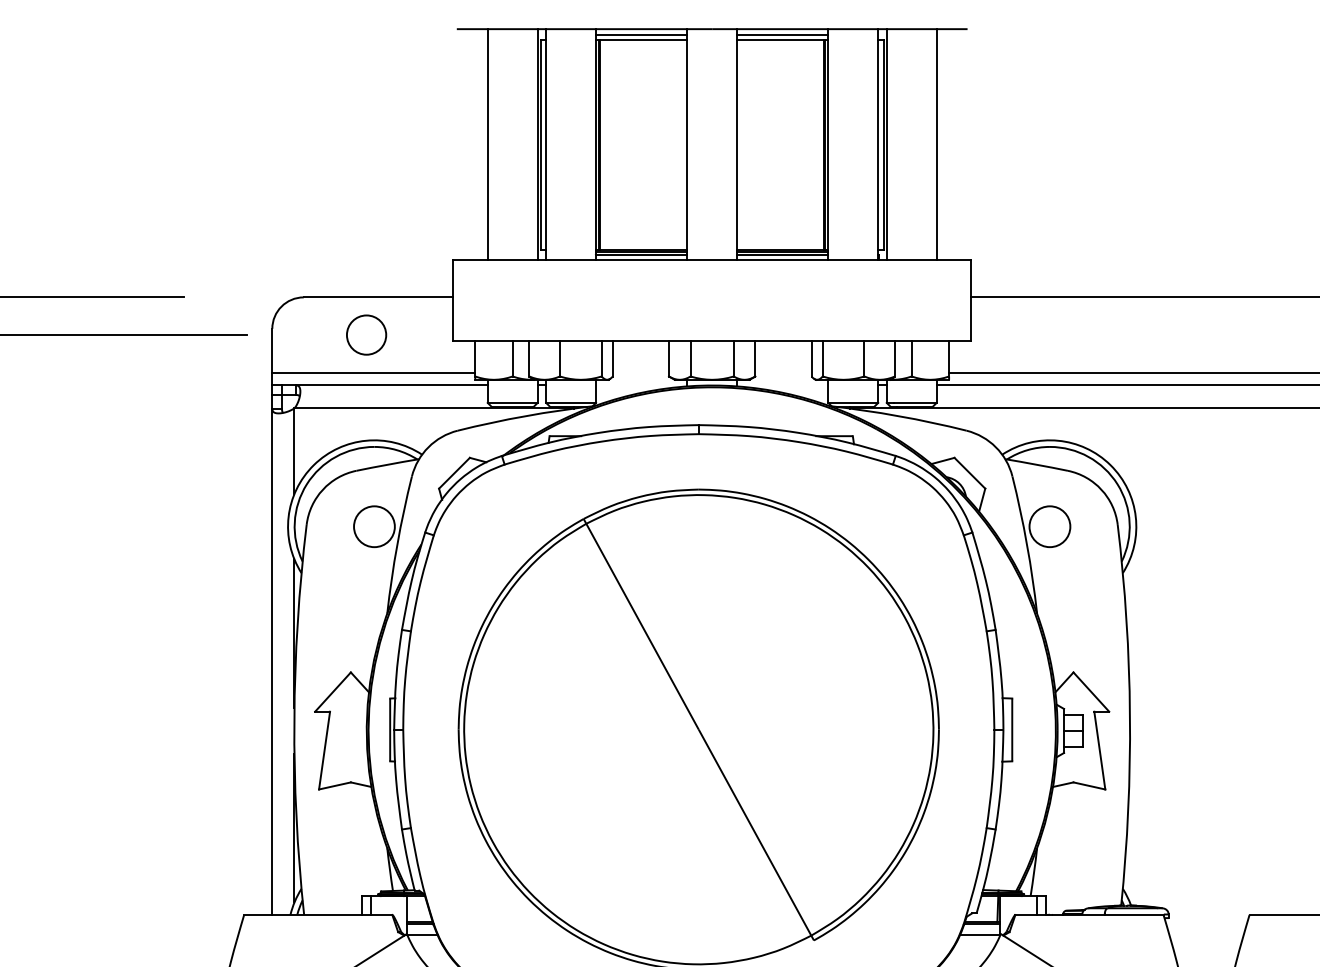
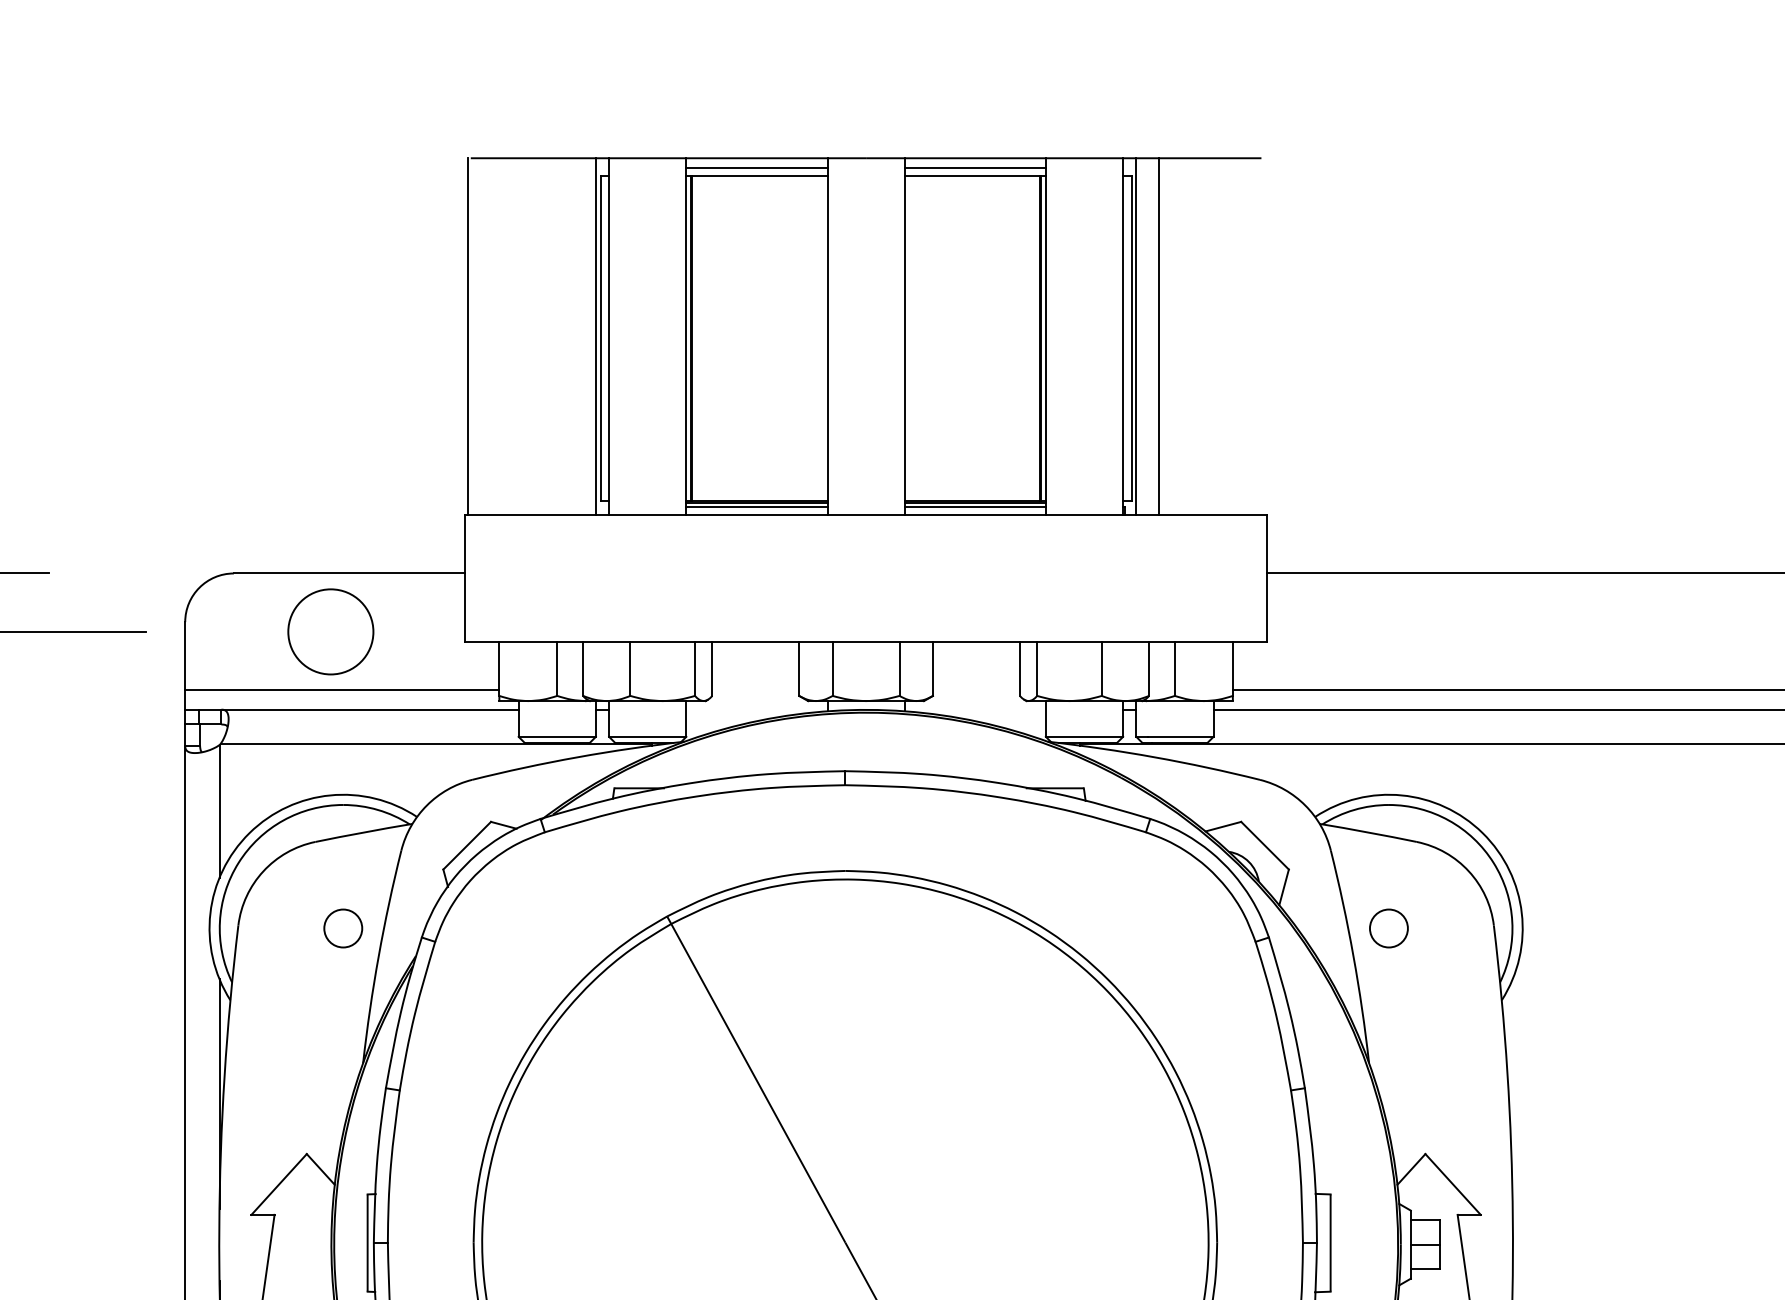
line: (487, 144) -> (467, 336), moved
line: (936, 144) -> (1159, 336), moved
circle: (366, 334) -> (330, 630), size x1.4
circle: (374, 526) -> (343, 928), size x0.6
circle: (1049, 526) -> (1388, 928), size x0.6

